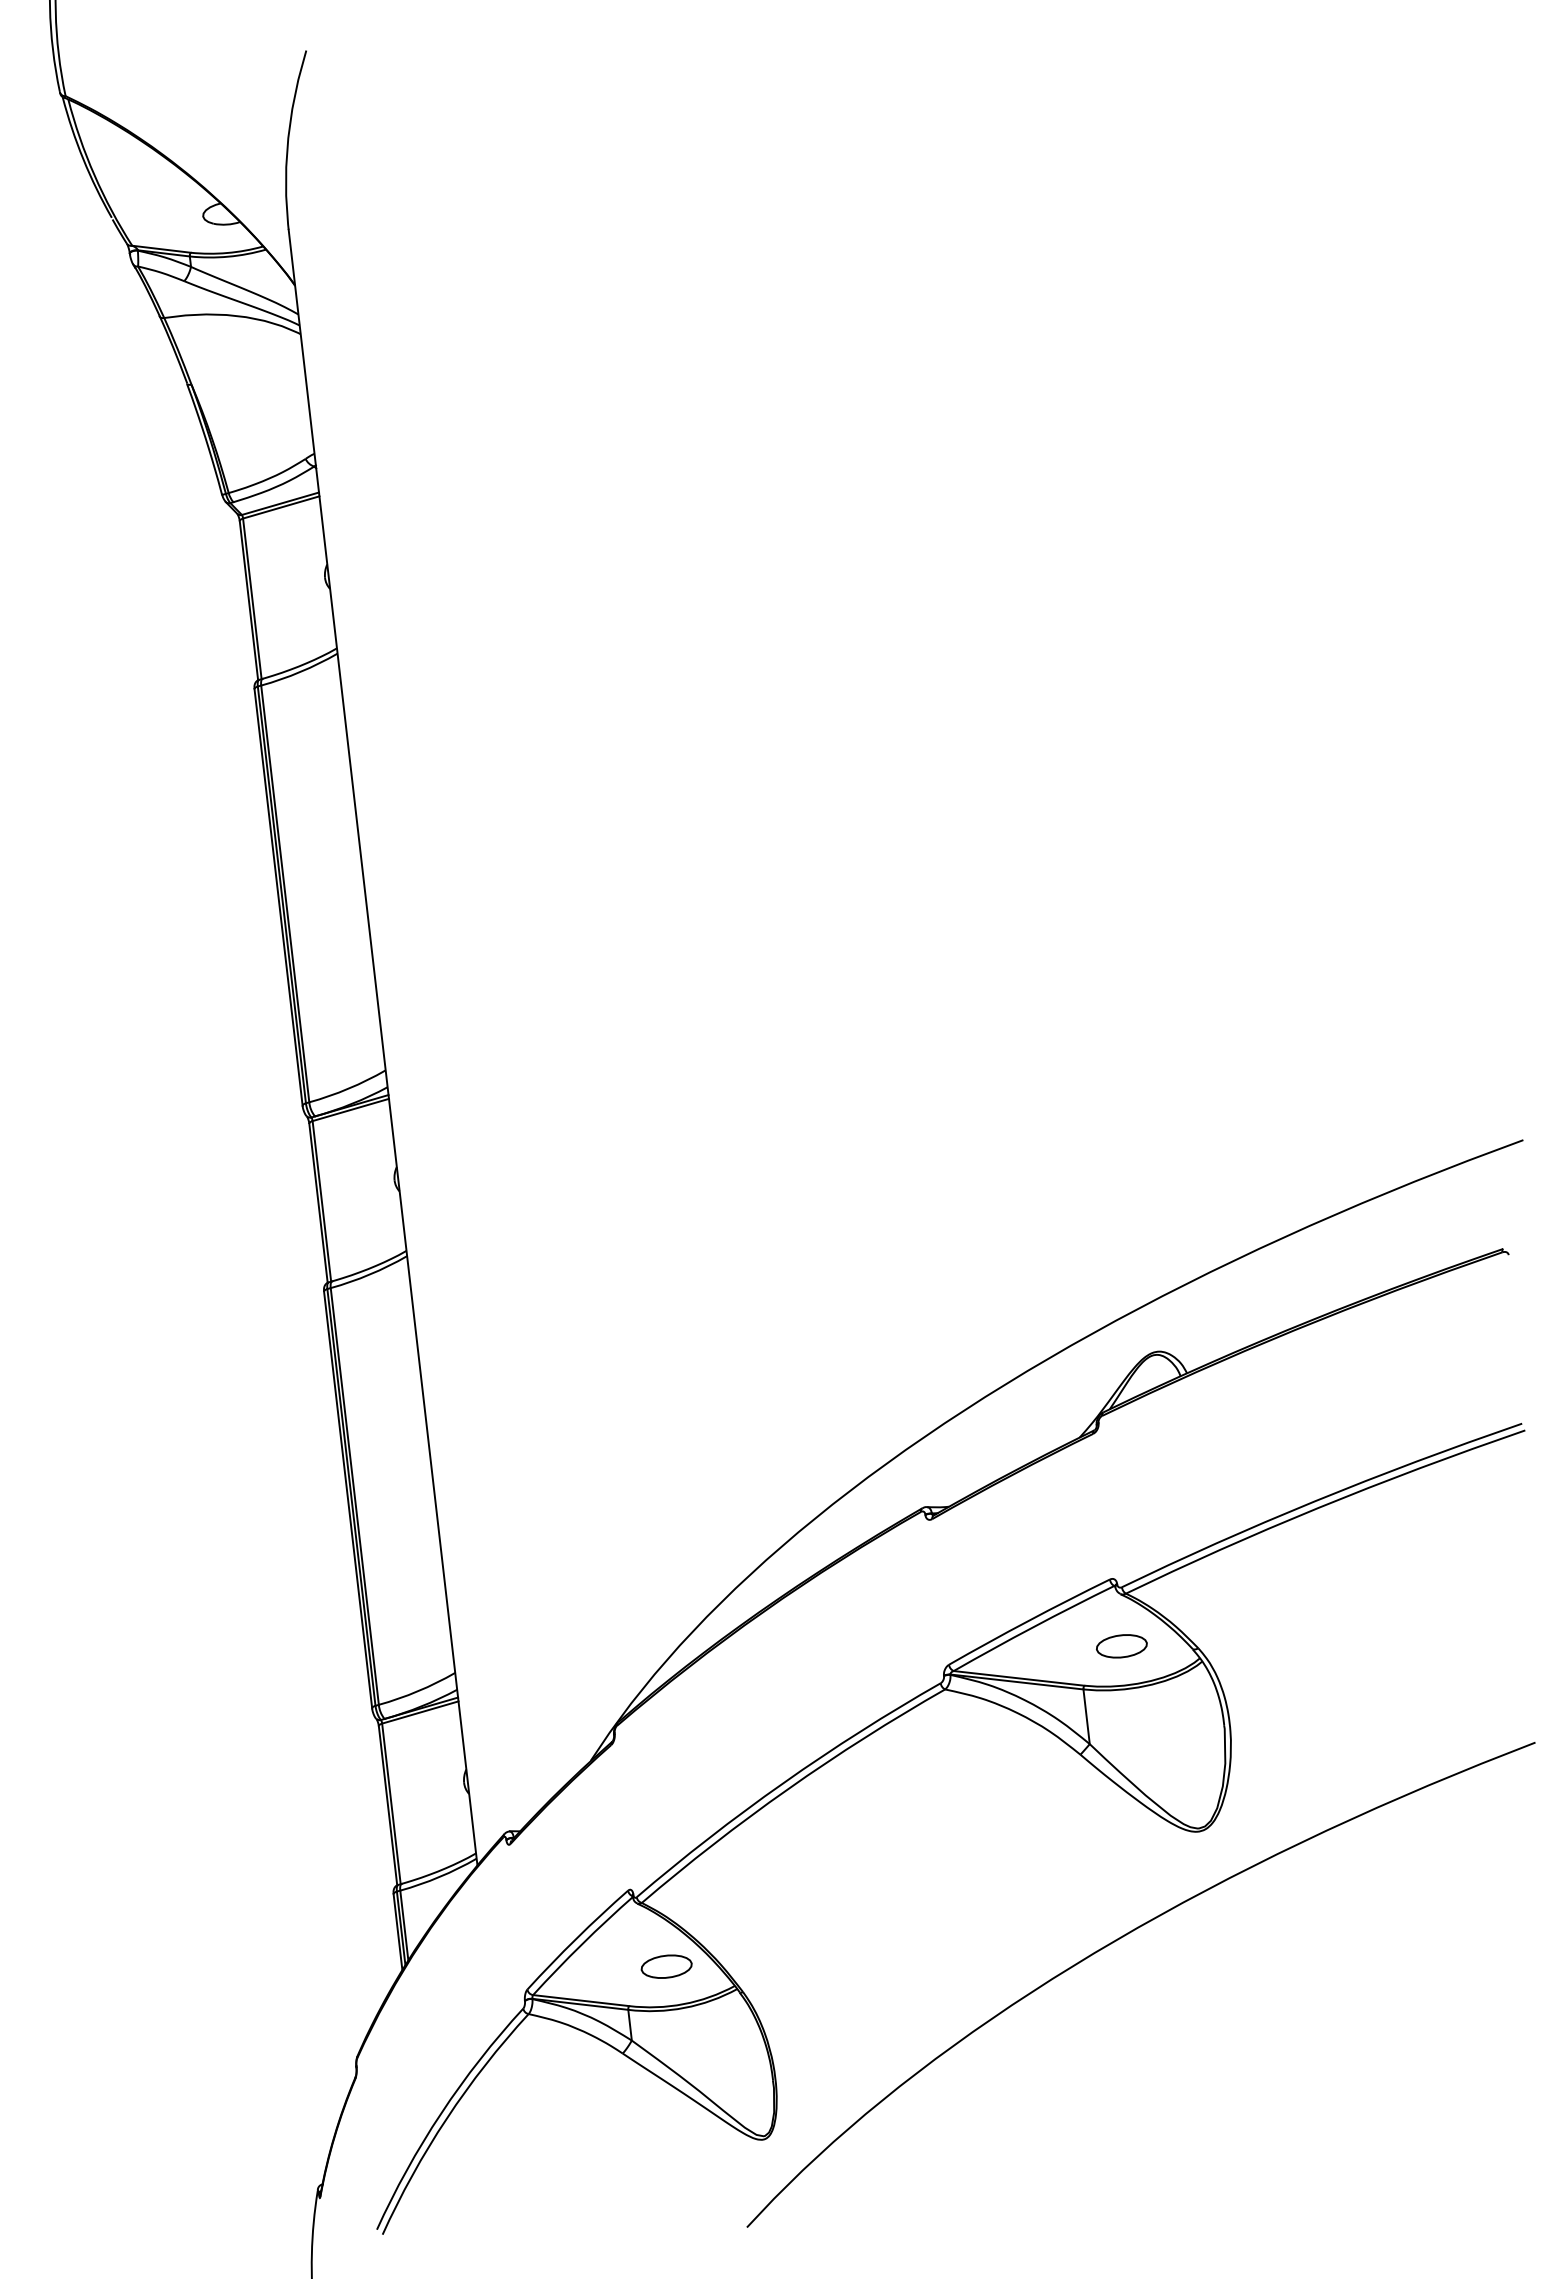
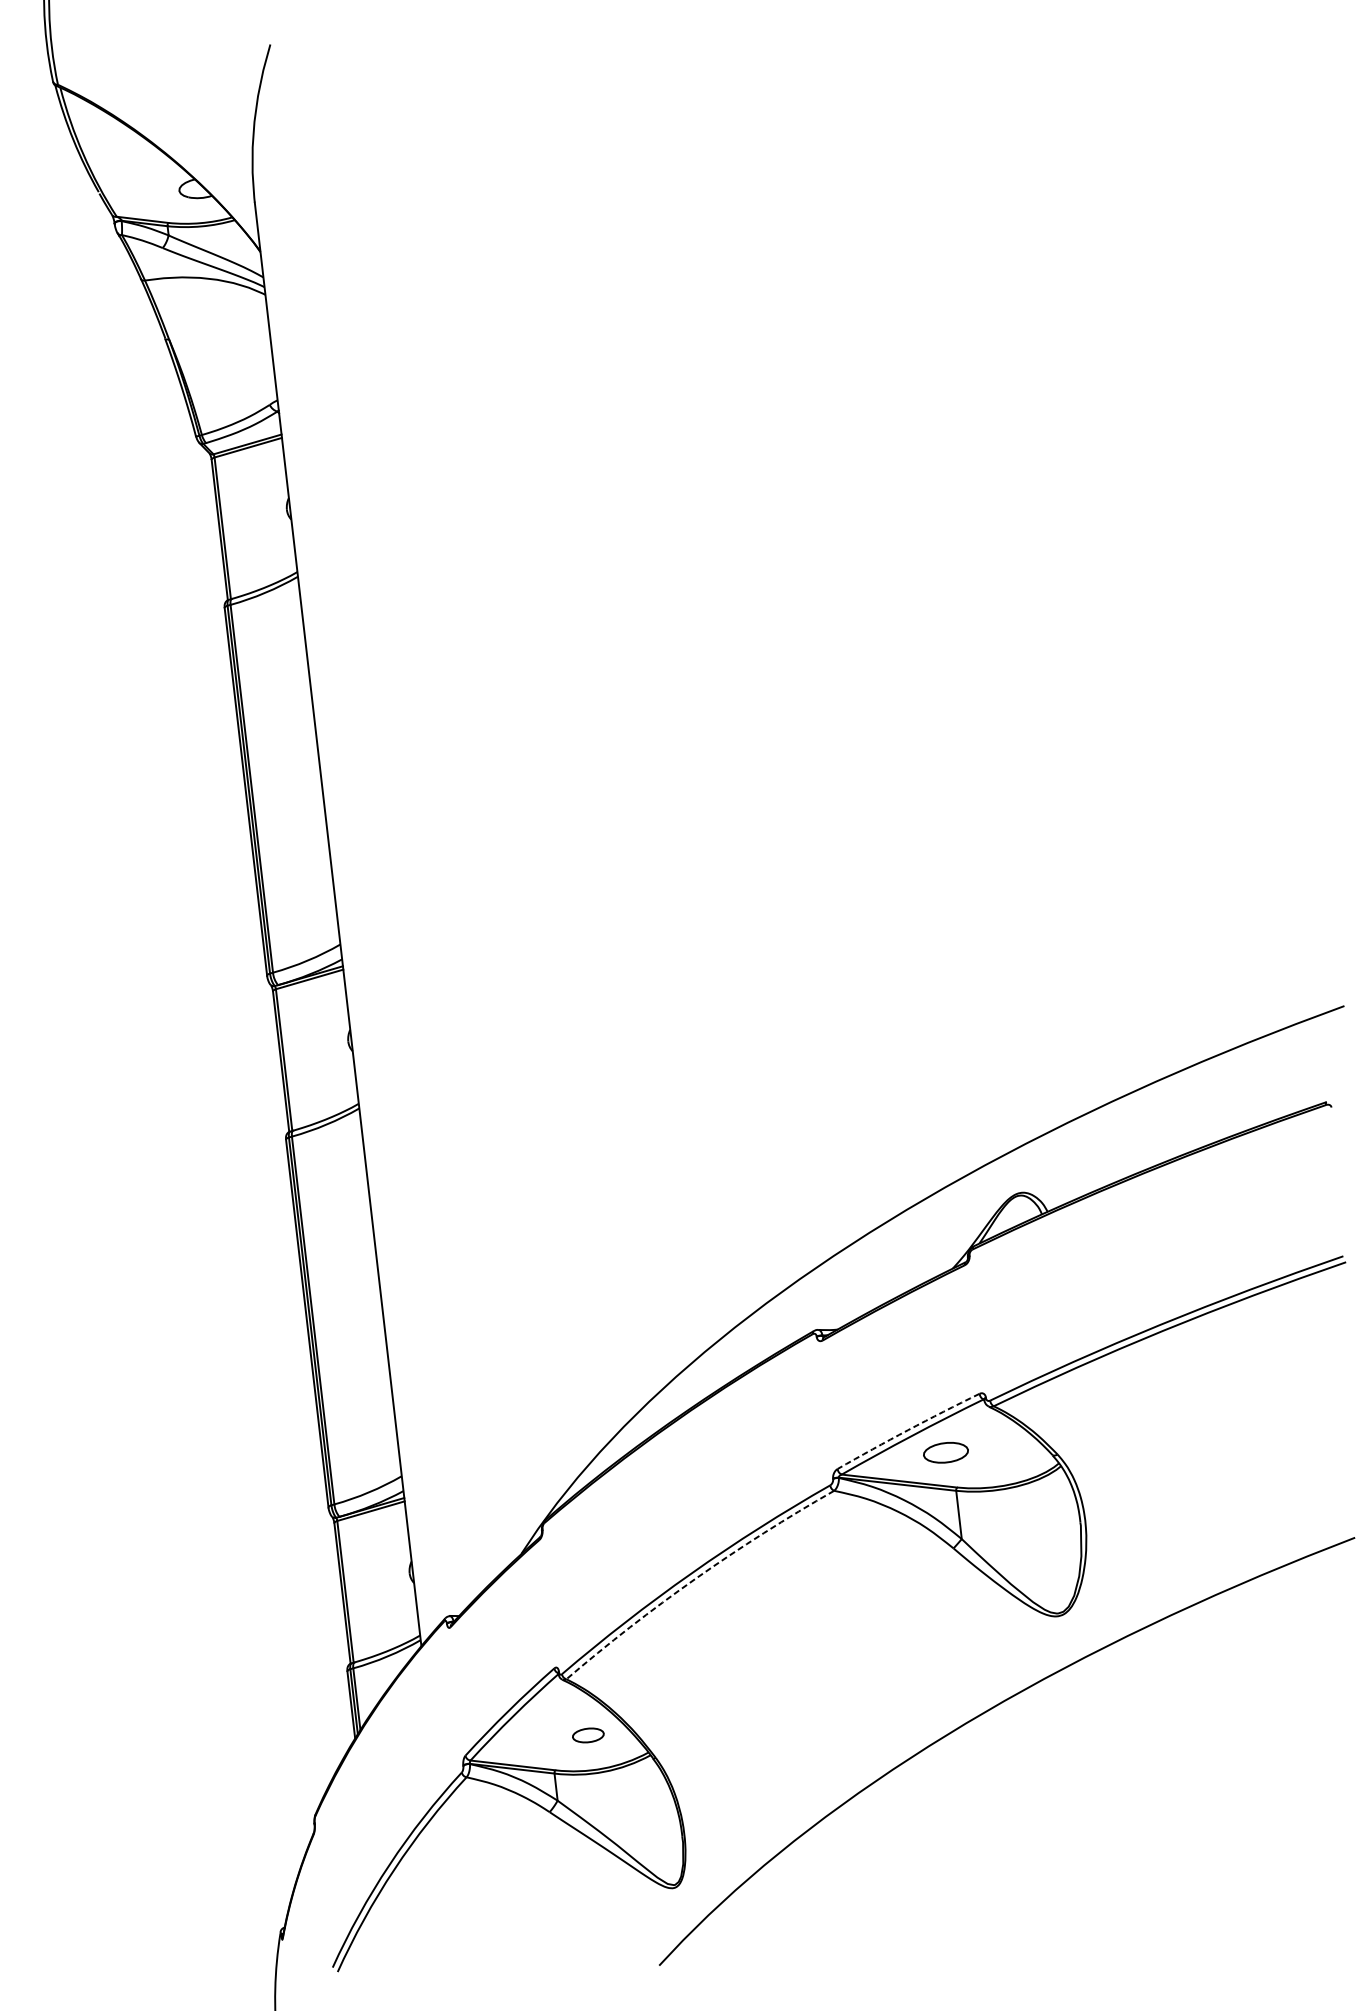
arc: (1028, 1620) -> (907, 1429), solid -> dashed
part: (1121, 1646) -> (945, 1452), moved
arc: (788, 1788) -> (695, 1578), solid -> dashed
part: (666, 1966) -> (588, 1735), size x0.7

